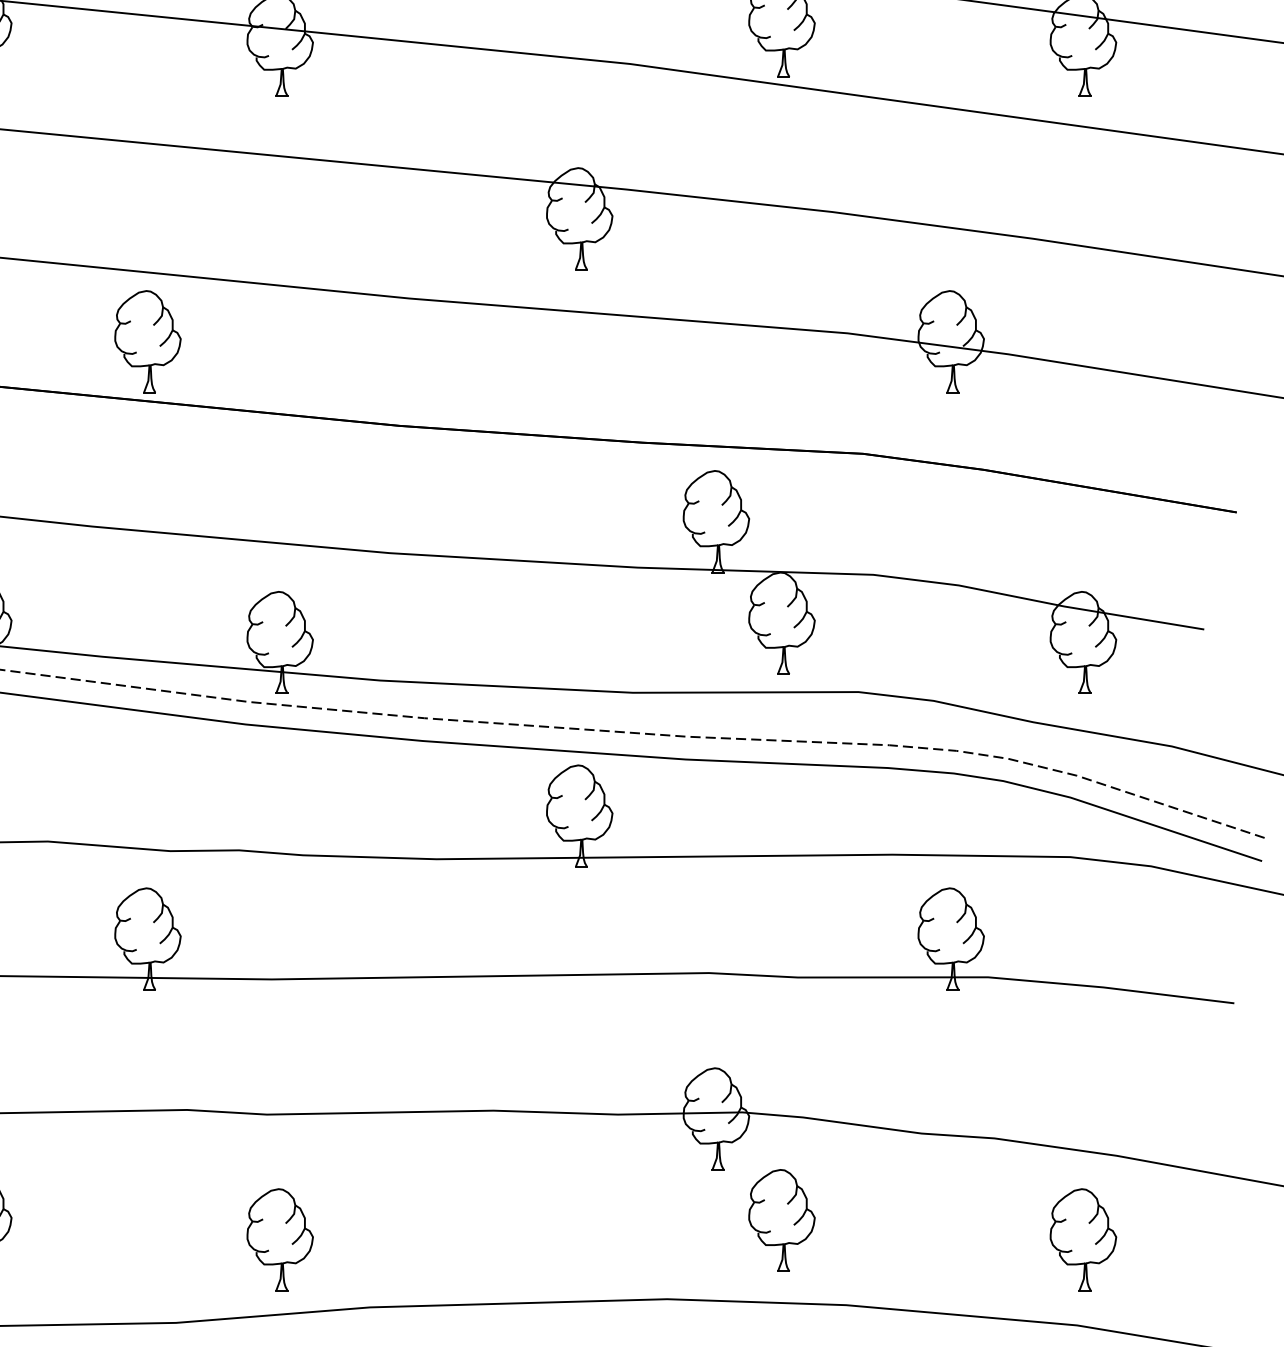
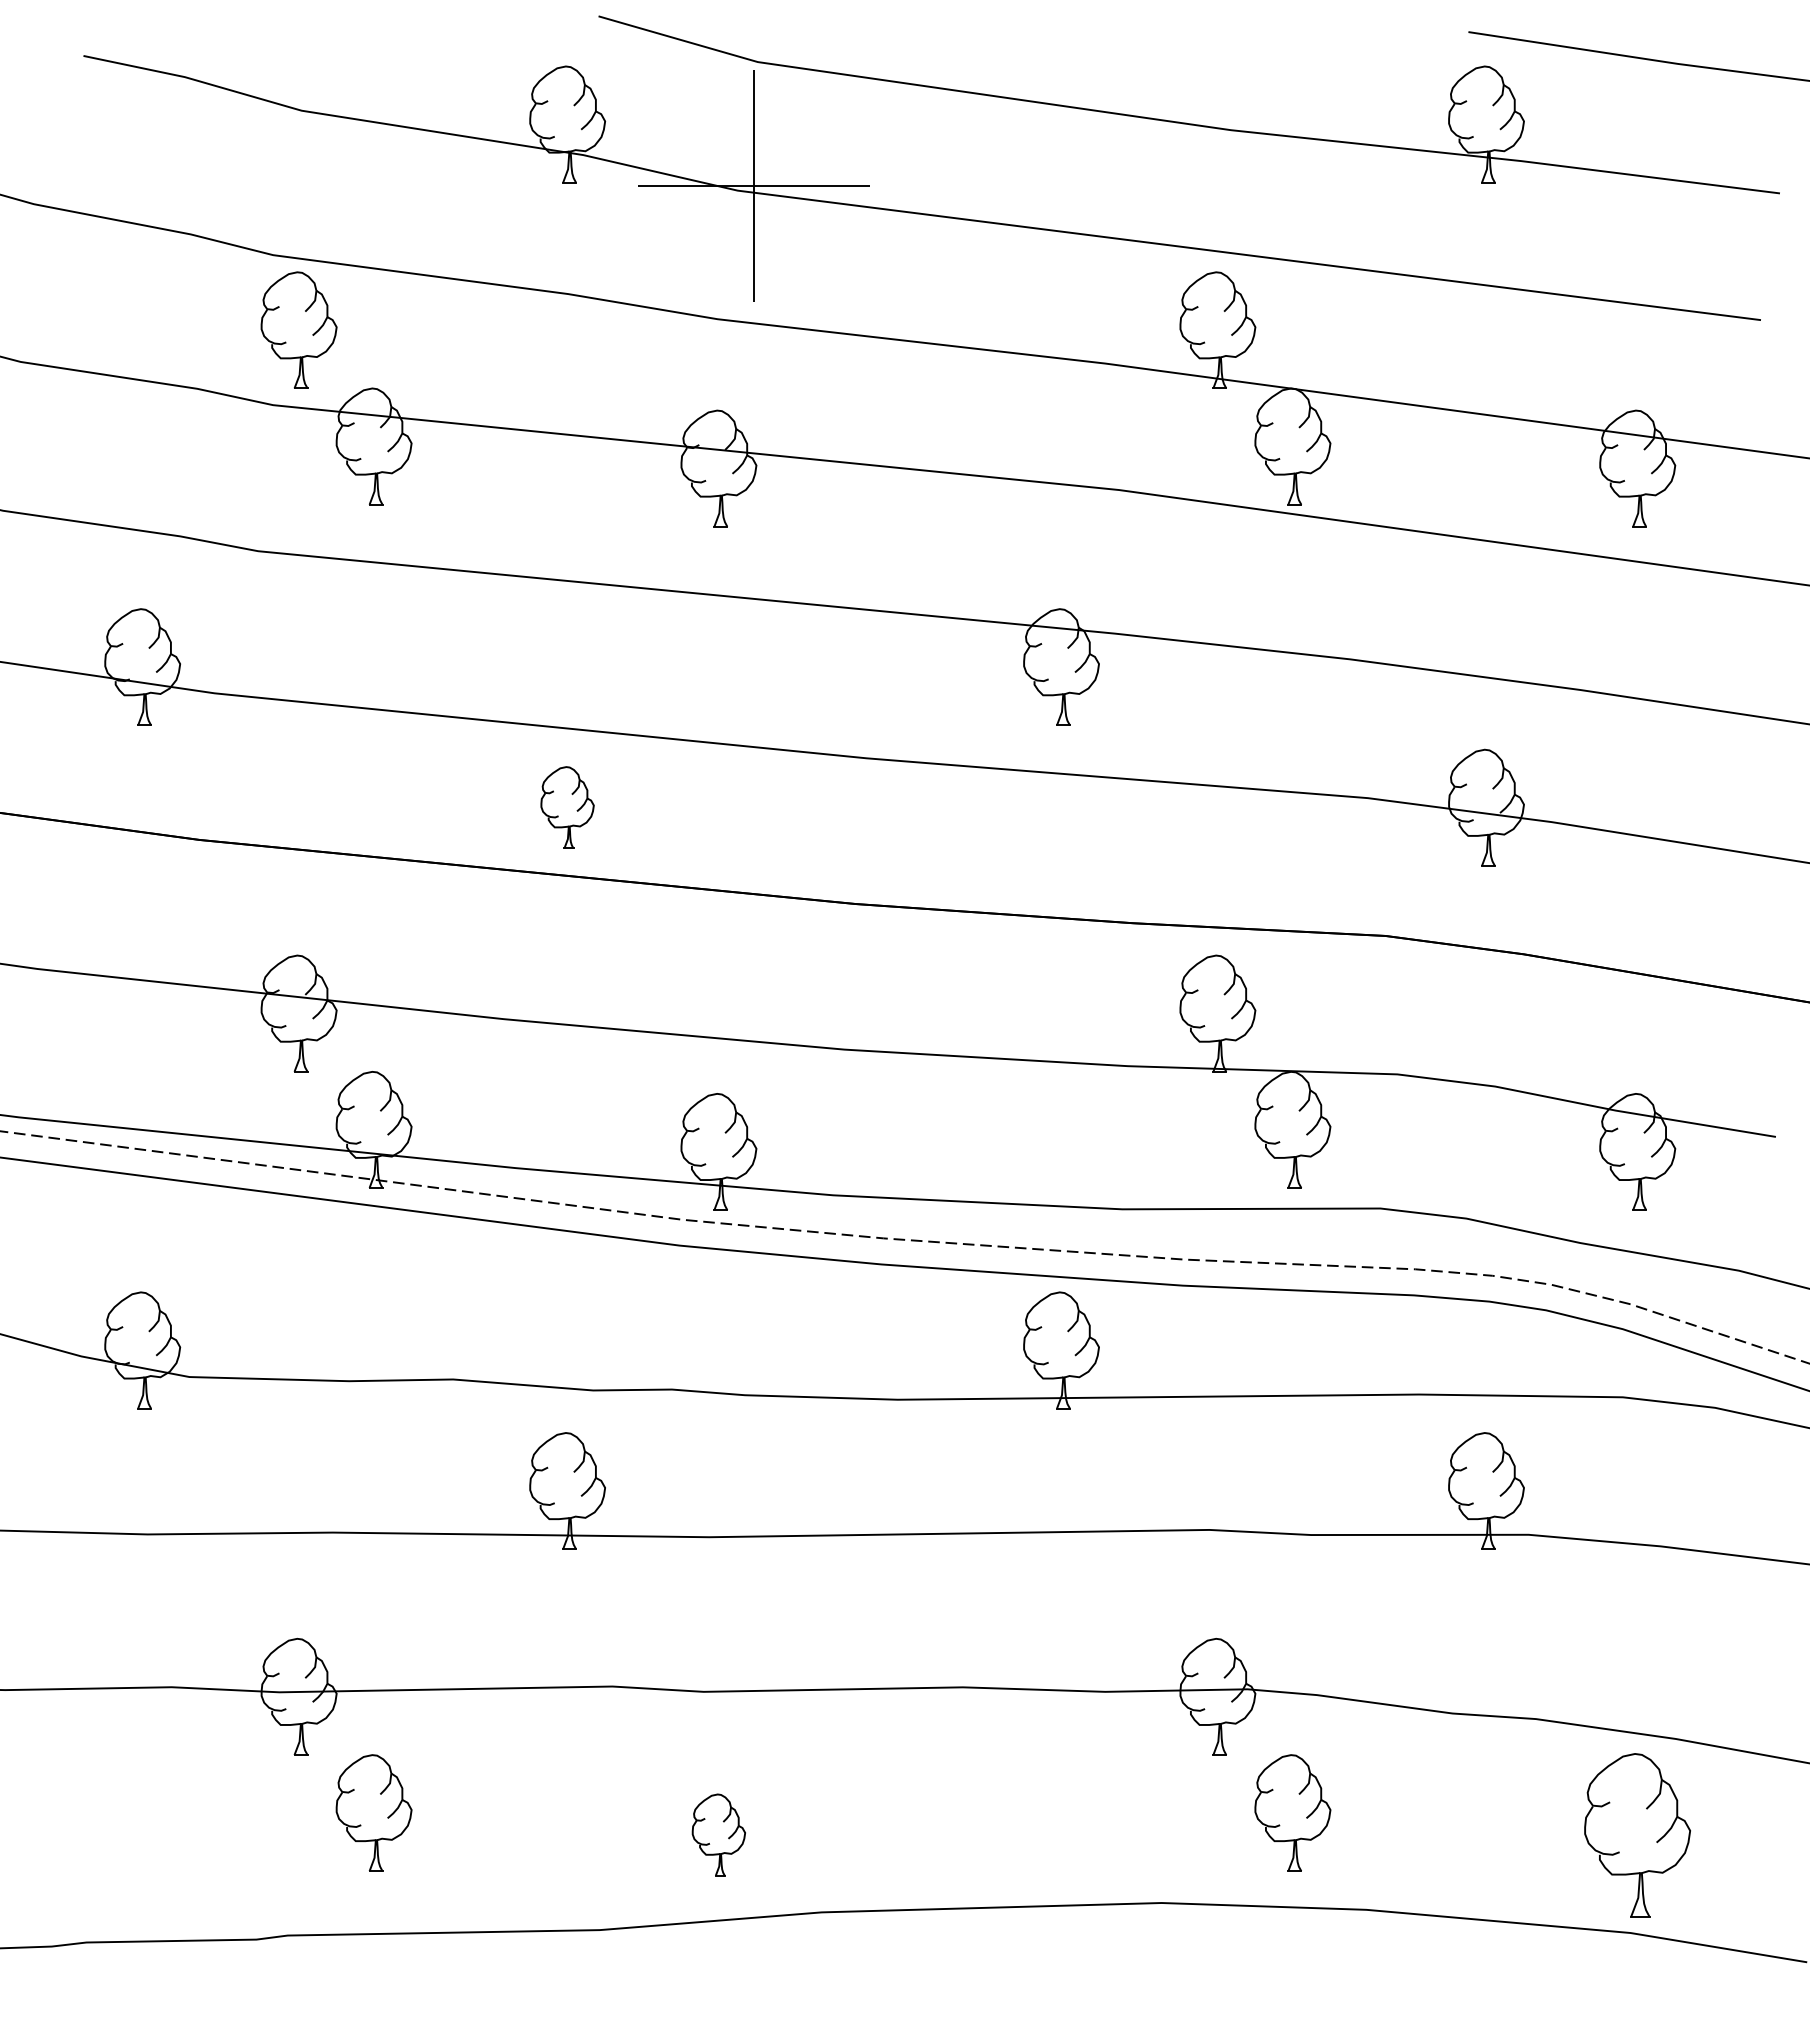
part: (147, 341) -> (567, 807), size x0.7
part: (279, 1239) -> (718, 1834), size x0.7
part: (1083, 1239) -> (1637, 1834), size x1.4

